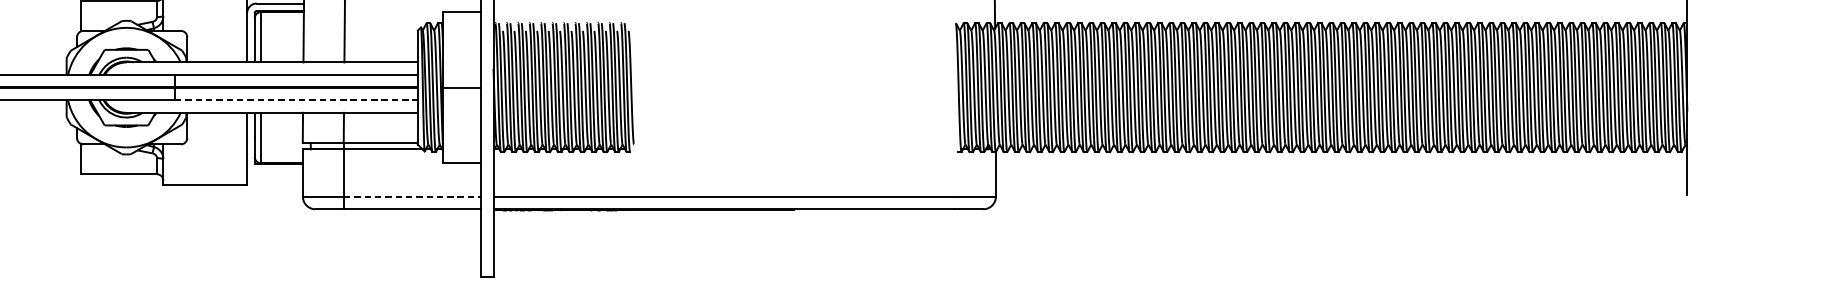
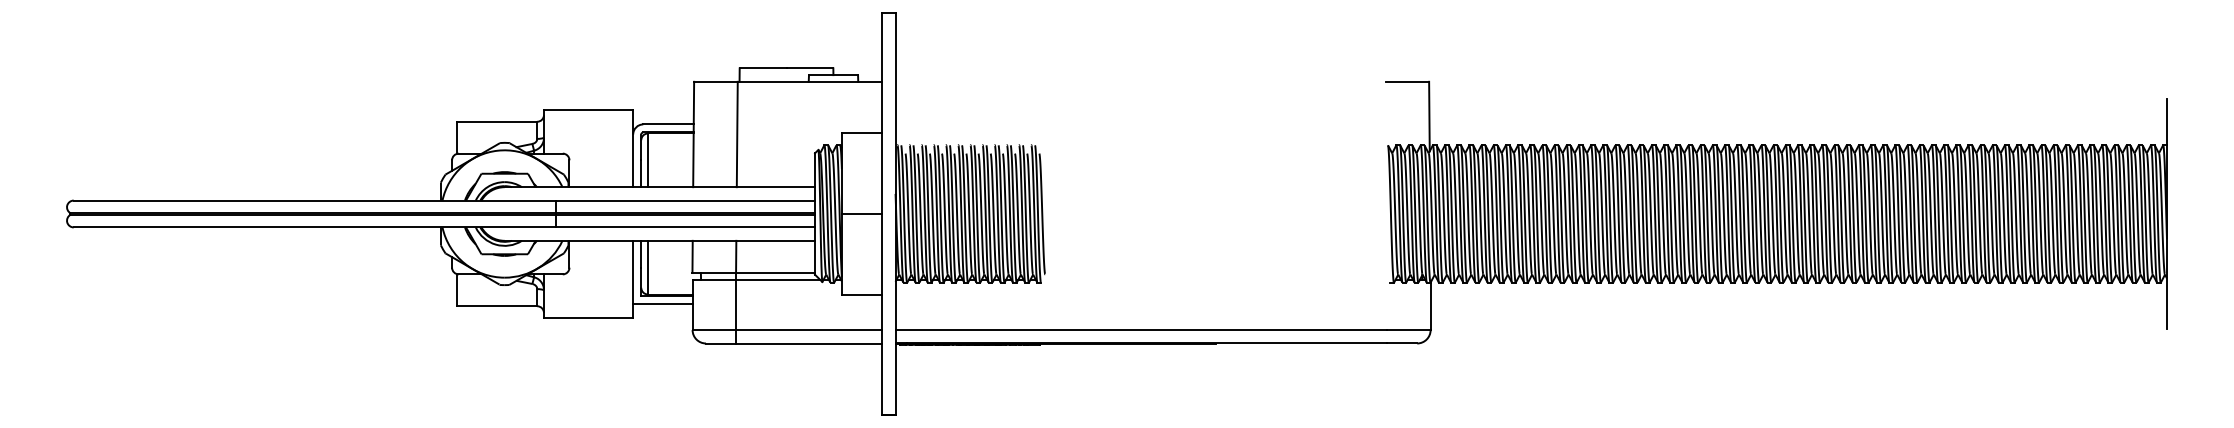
line: (297, 100) -> (686, 227), dashed -> solid
line: (274, 171) -> (662, 303), added
line: (412, 197) -> (809, 330), dashed -> solid

